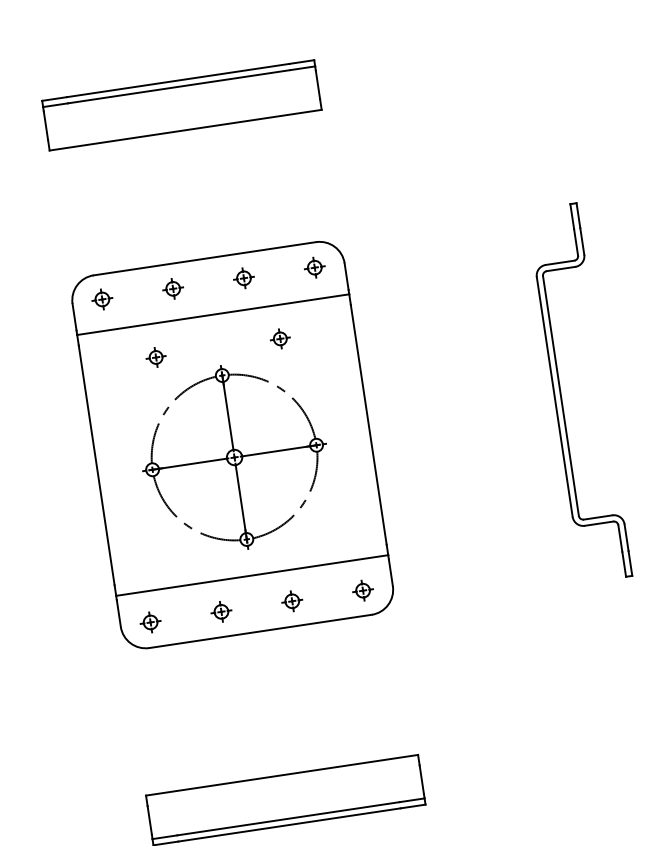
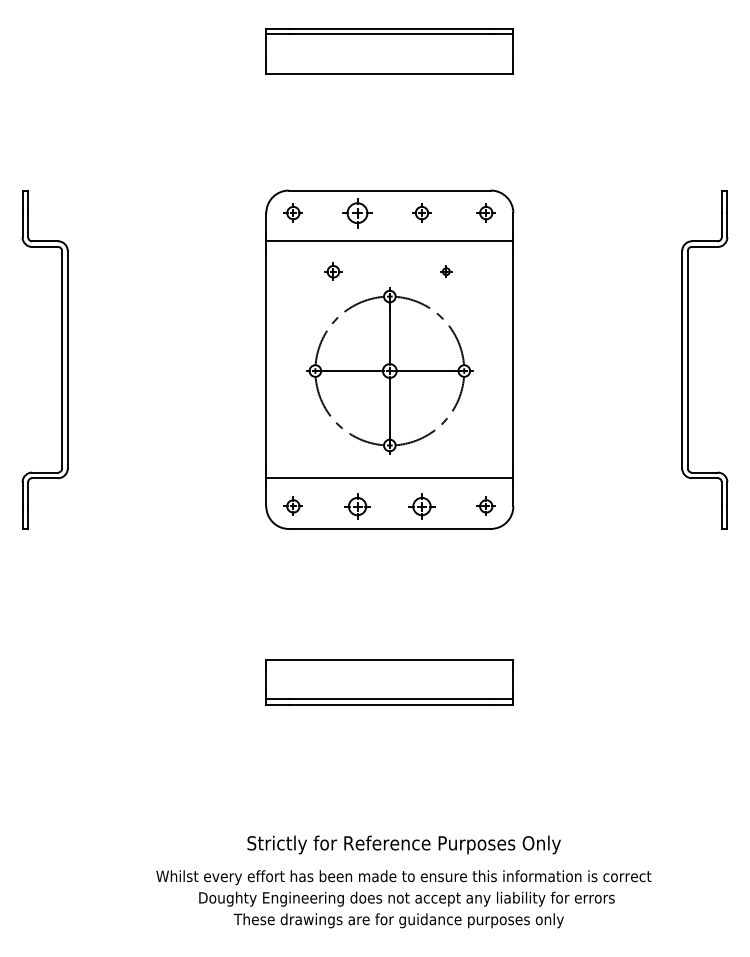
part: (172, 288) -> (357, 212), size x1.6
part: (280, 338) -> (446, 271), size x0.6
part: (291, 600) -> (421, 505), size x1.4
part: (221, 610) -> (357, 505), size x1.4

